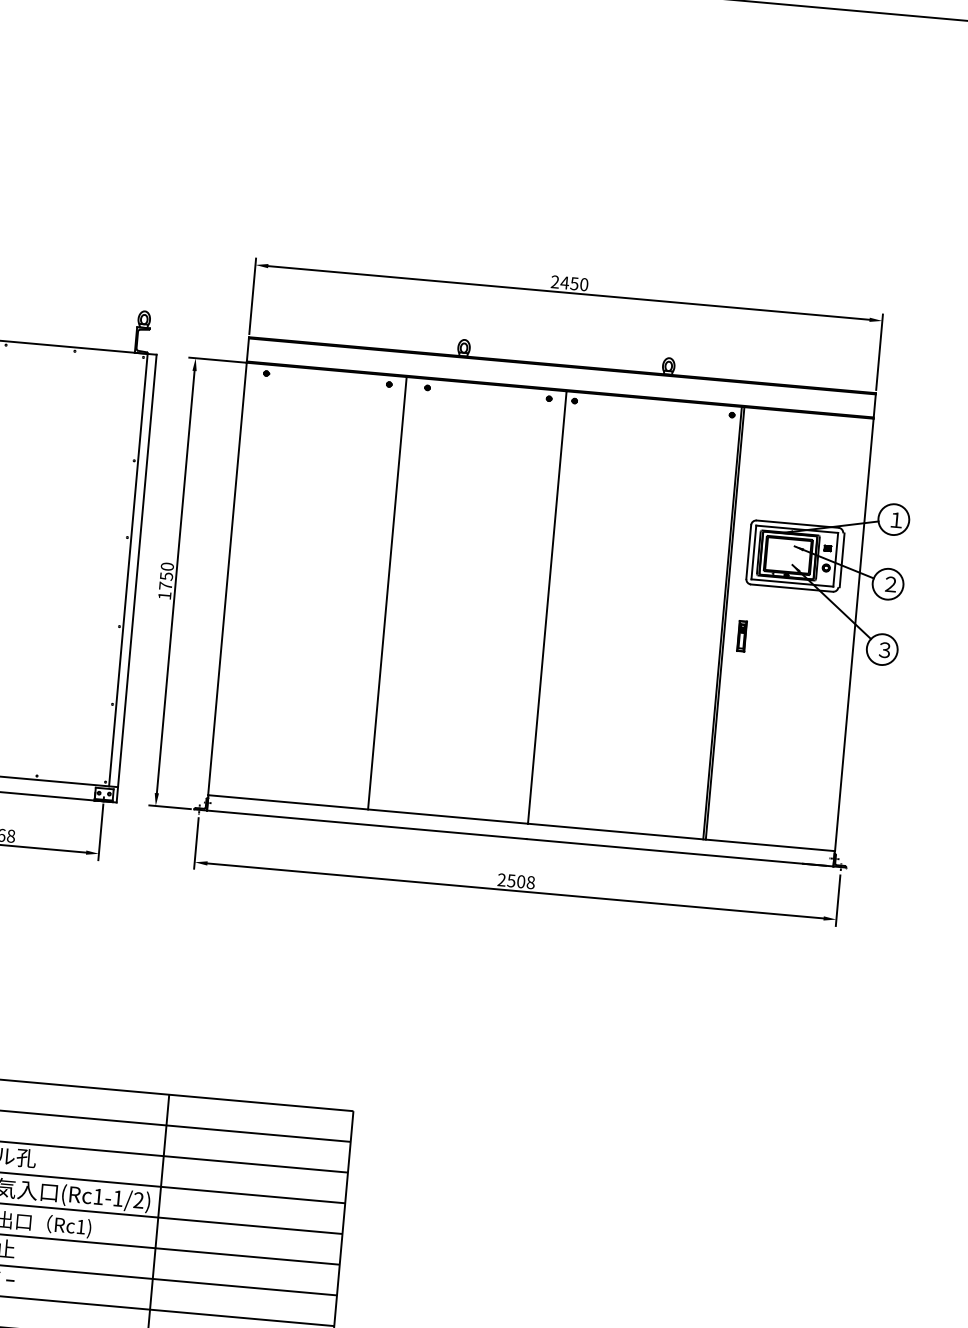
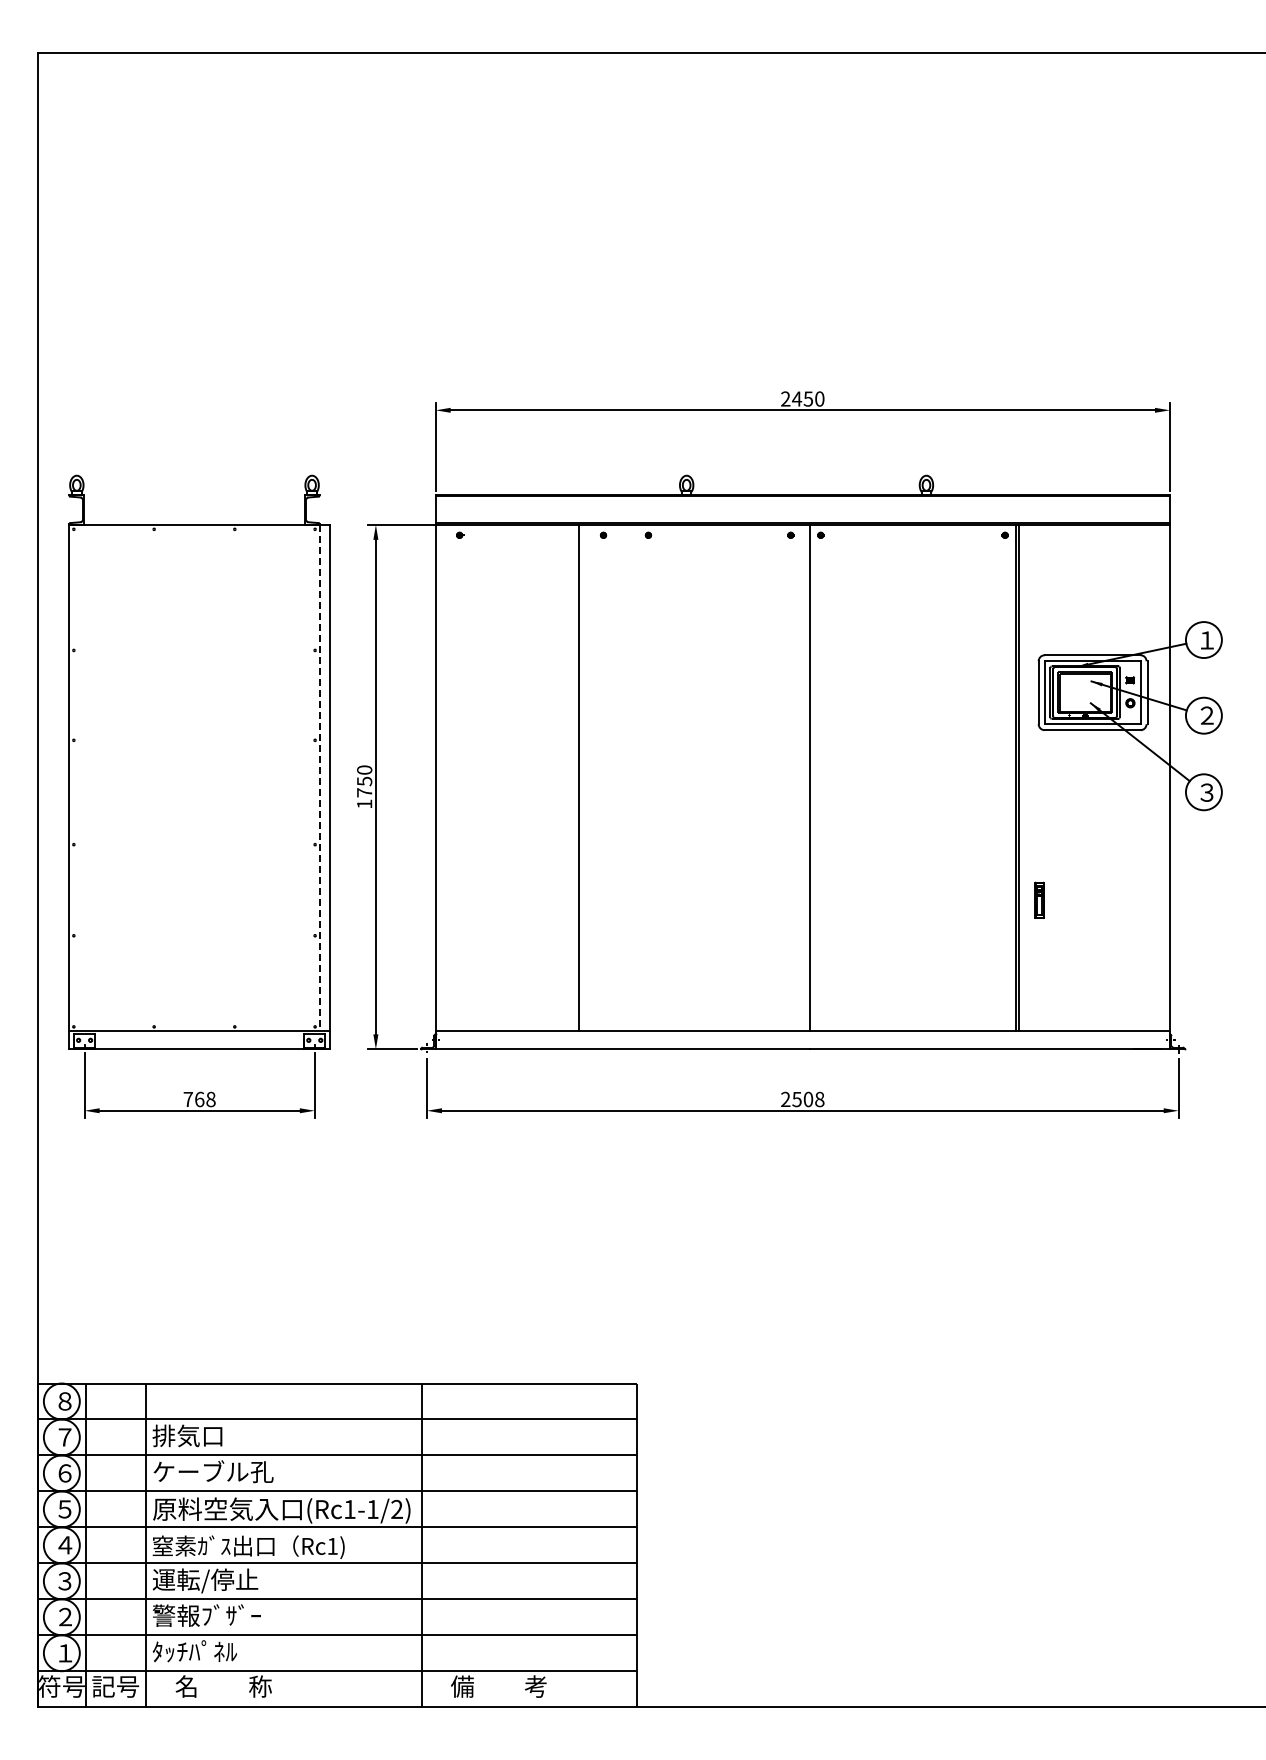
line: (128, 570) -> (319, 778), solid -> dashed
line: (387, 592) -> (579, 777), moved
part: (742, 635) -> (1039, 899), moved

